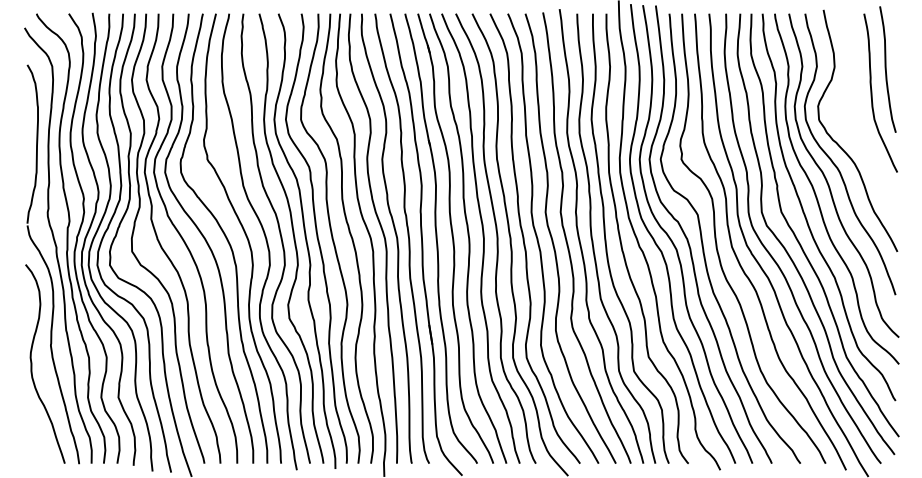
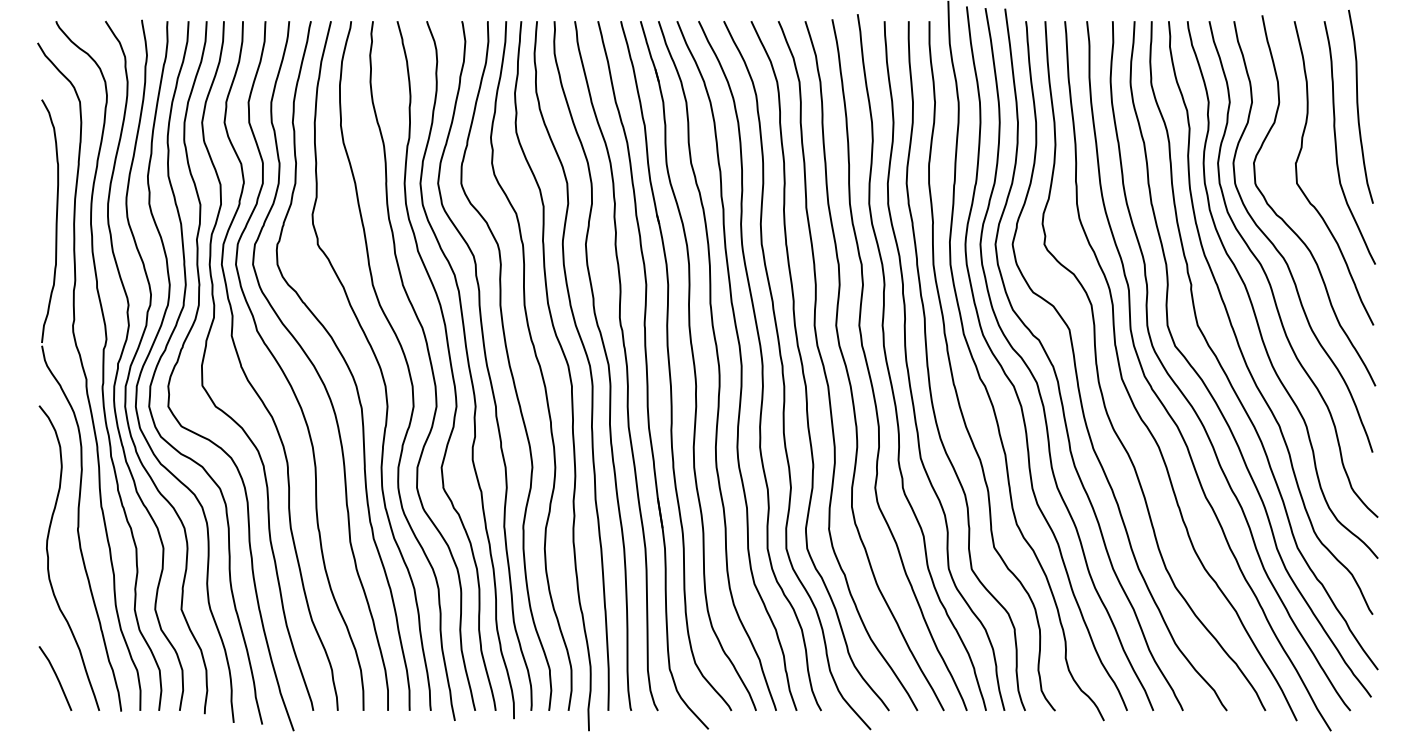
curve: (851, 125) -> (1305, 192), added
line: (36, 442) -> (55, 678), added

